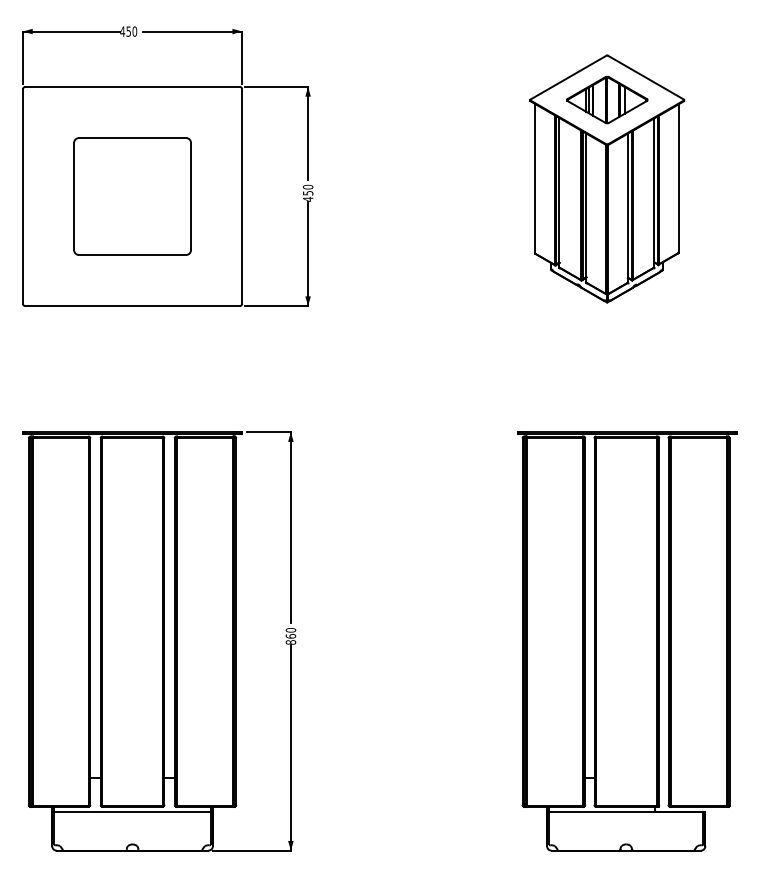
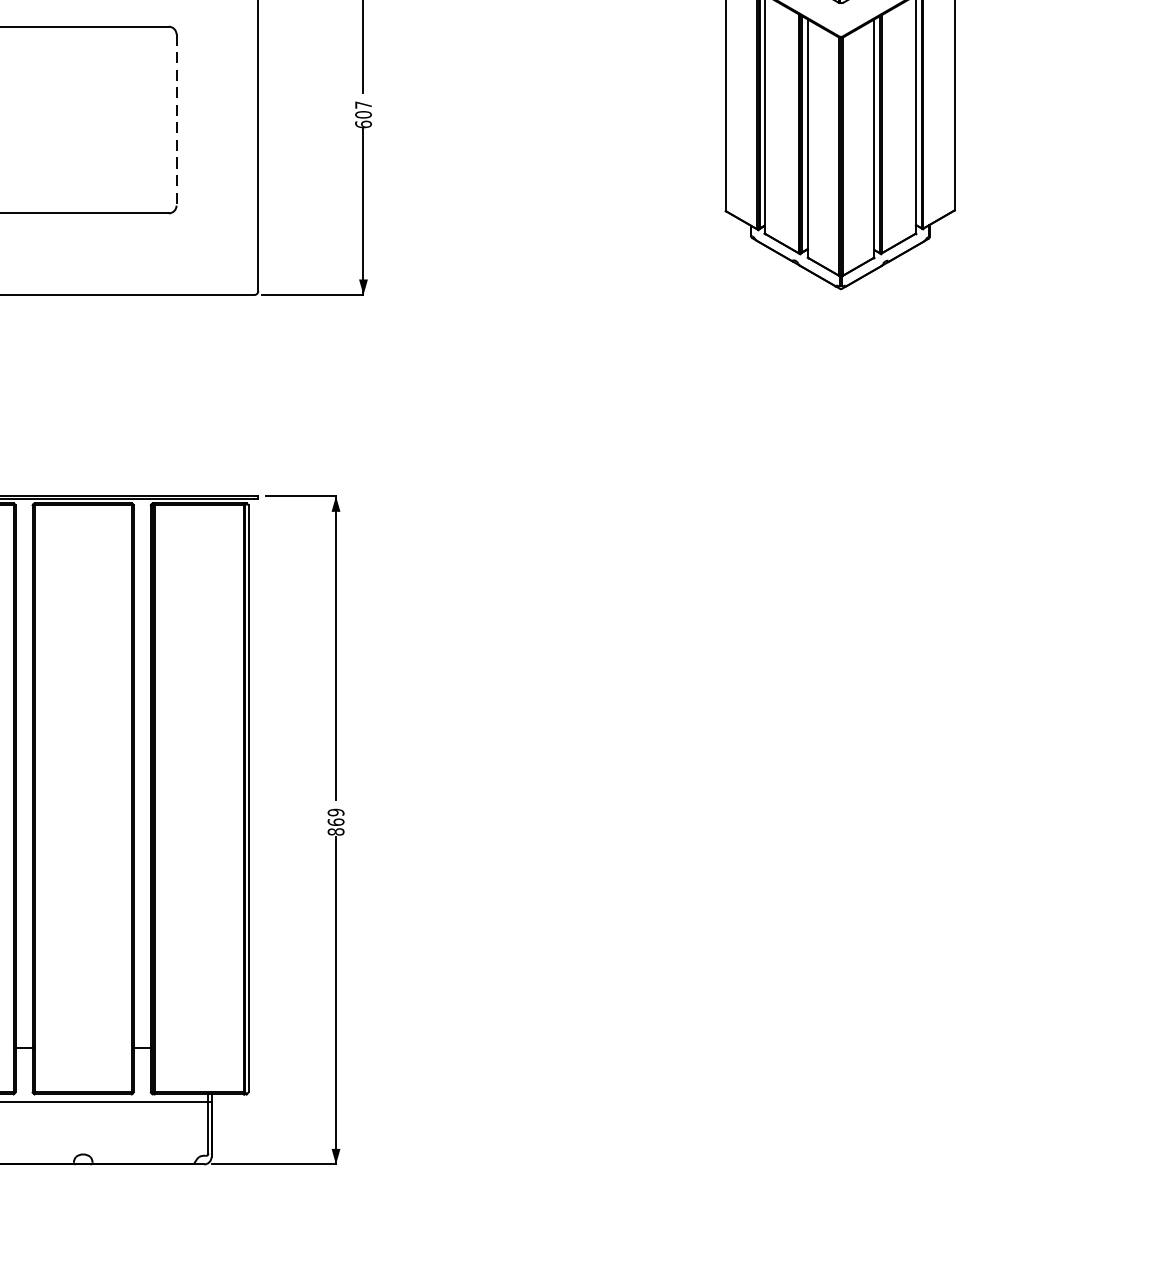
text: (307, 192) -> (362, 113), 450 -> 607
line: (191, 196) -> (177, 119), solid -> dashed
text: (291, 630) -> (336, 812), 860 -> 869
part: (627, 641) -> (873, 830), removed

